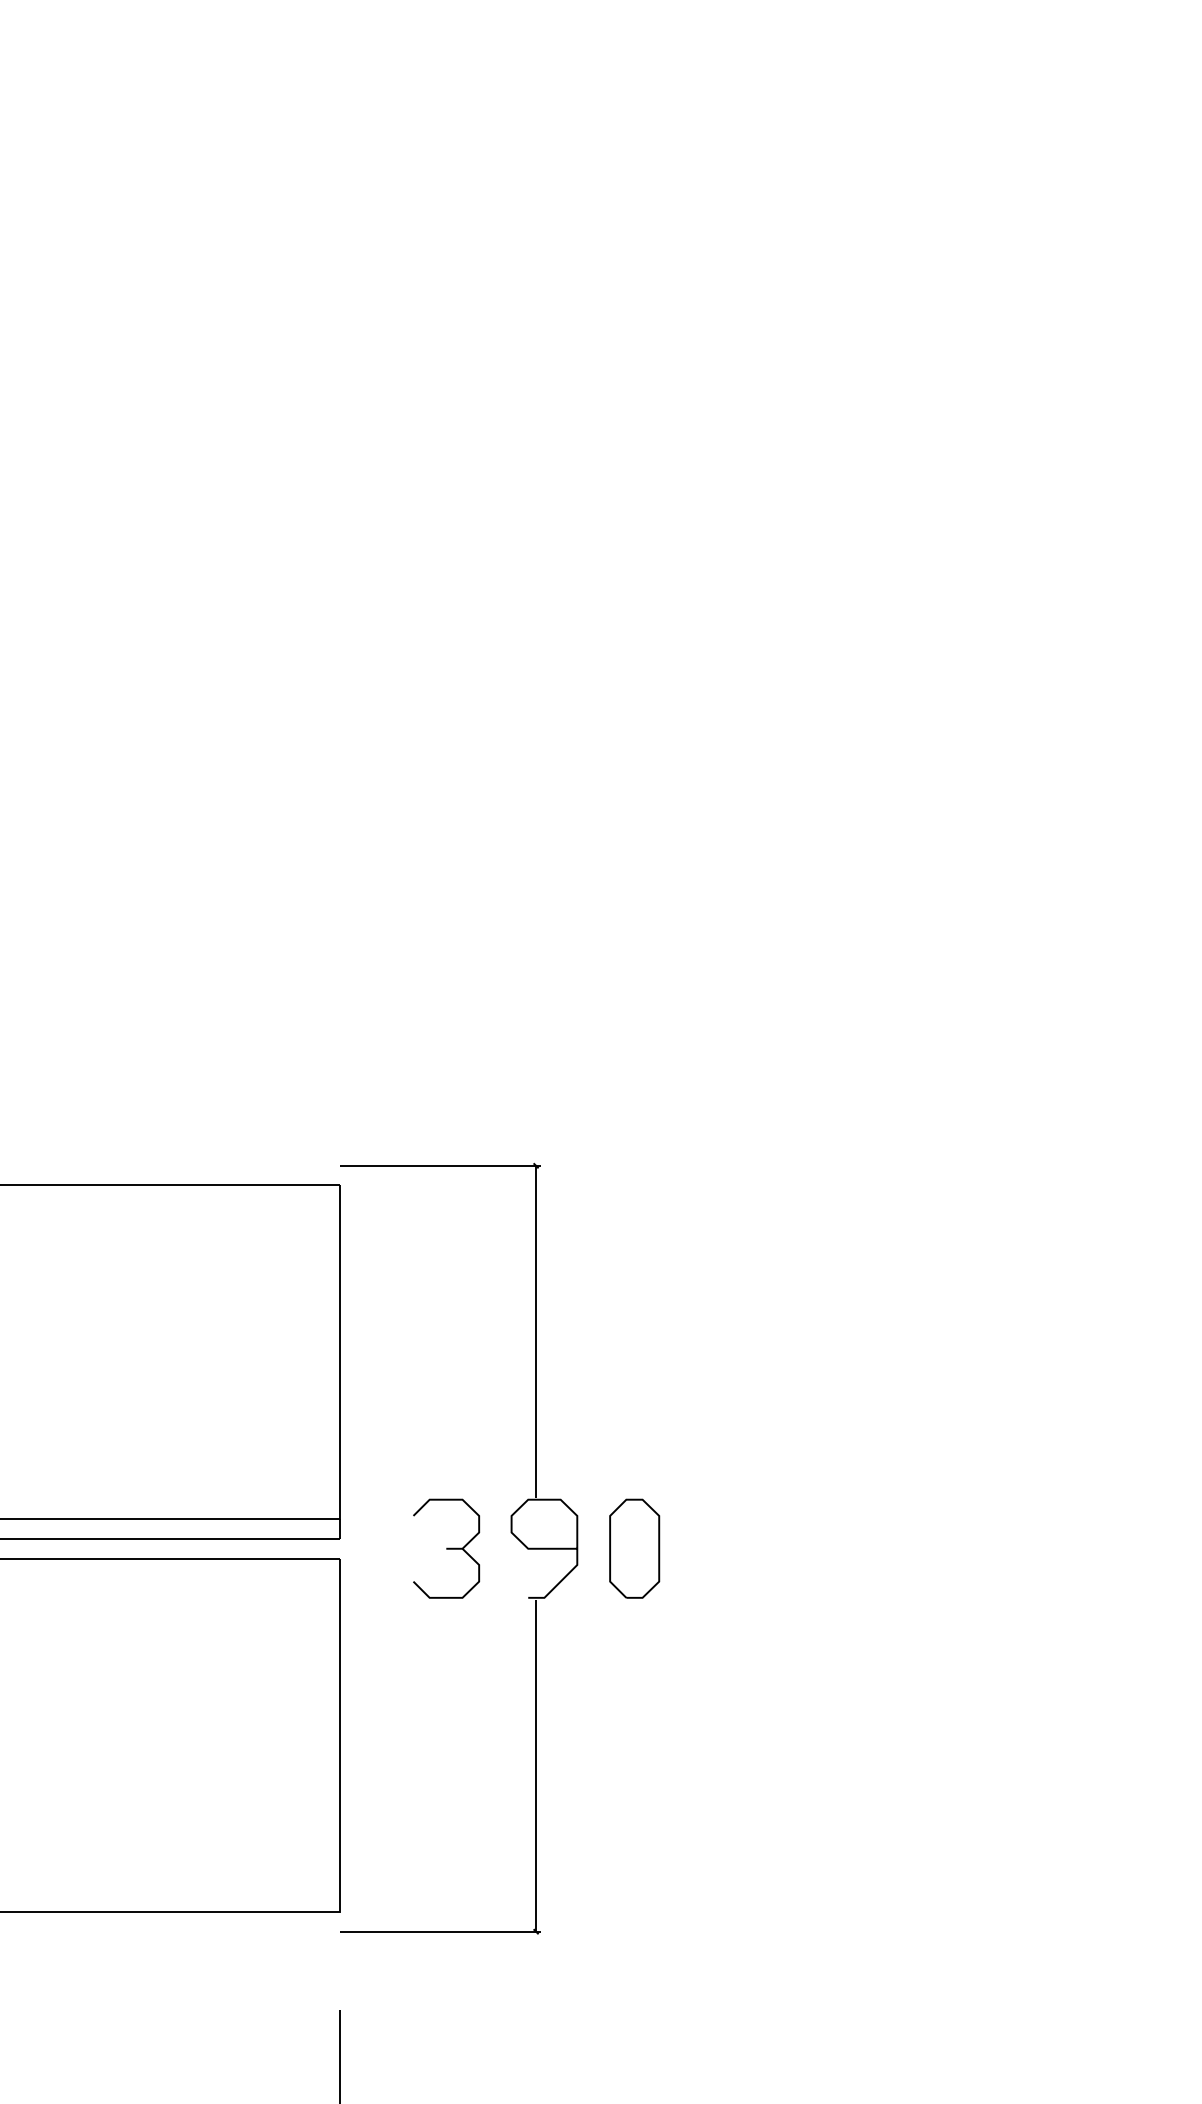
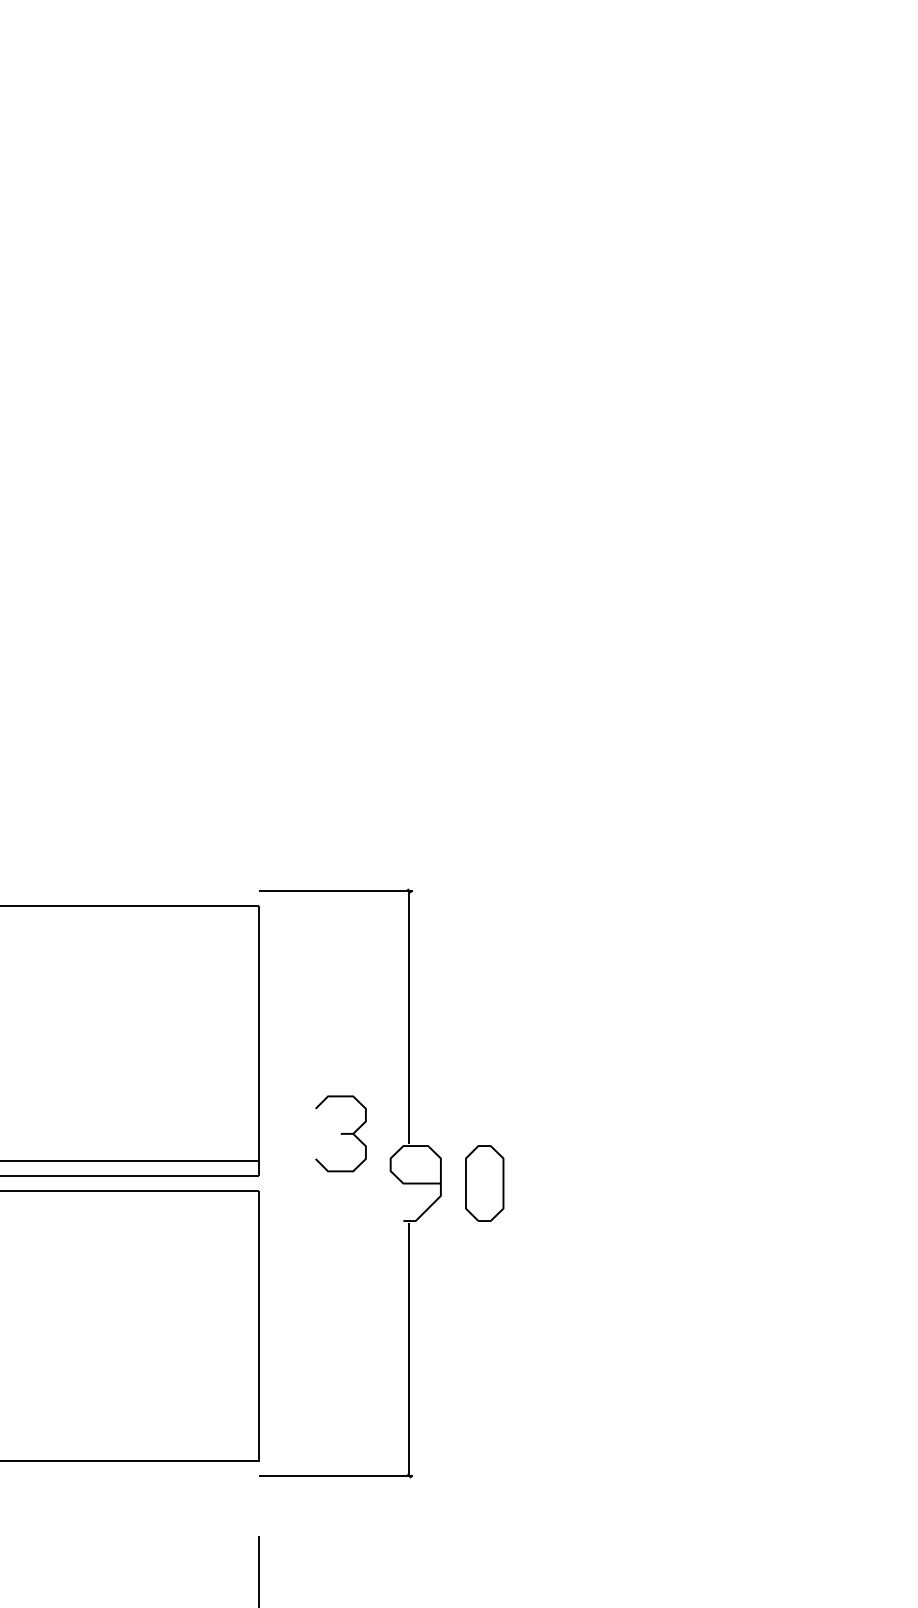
part: (446, 1548) -> (340, 1133), moved

